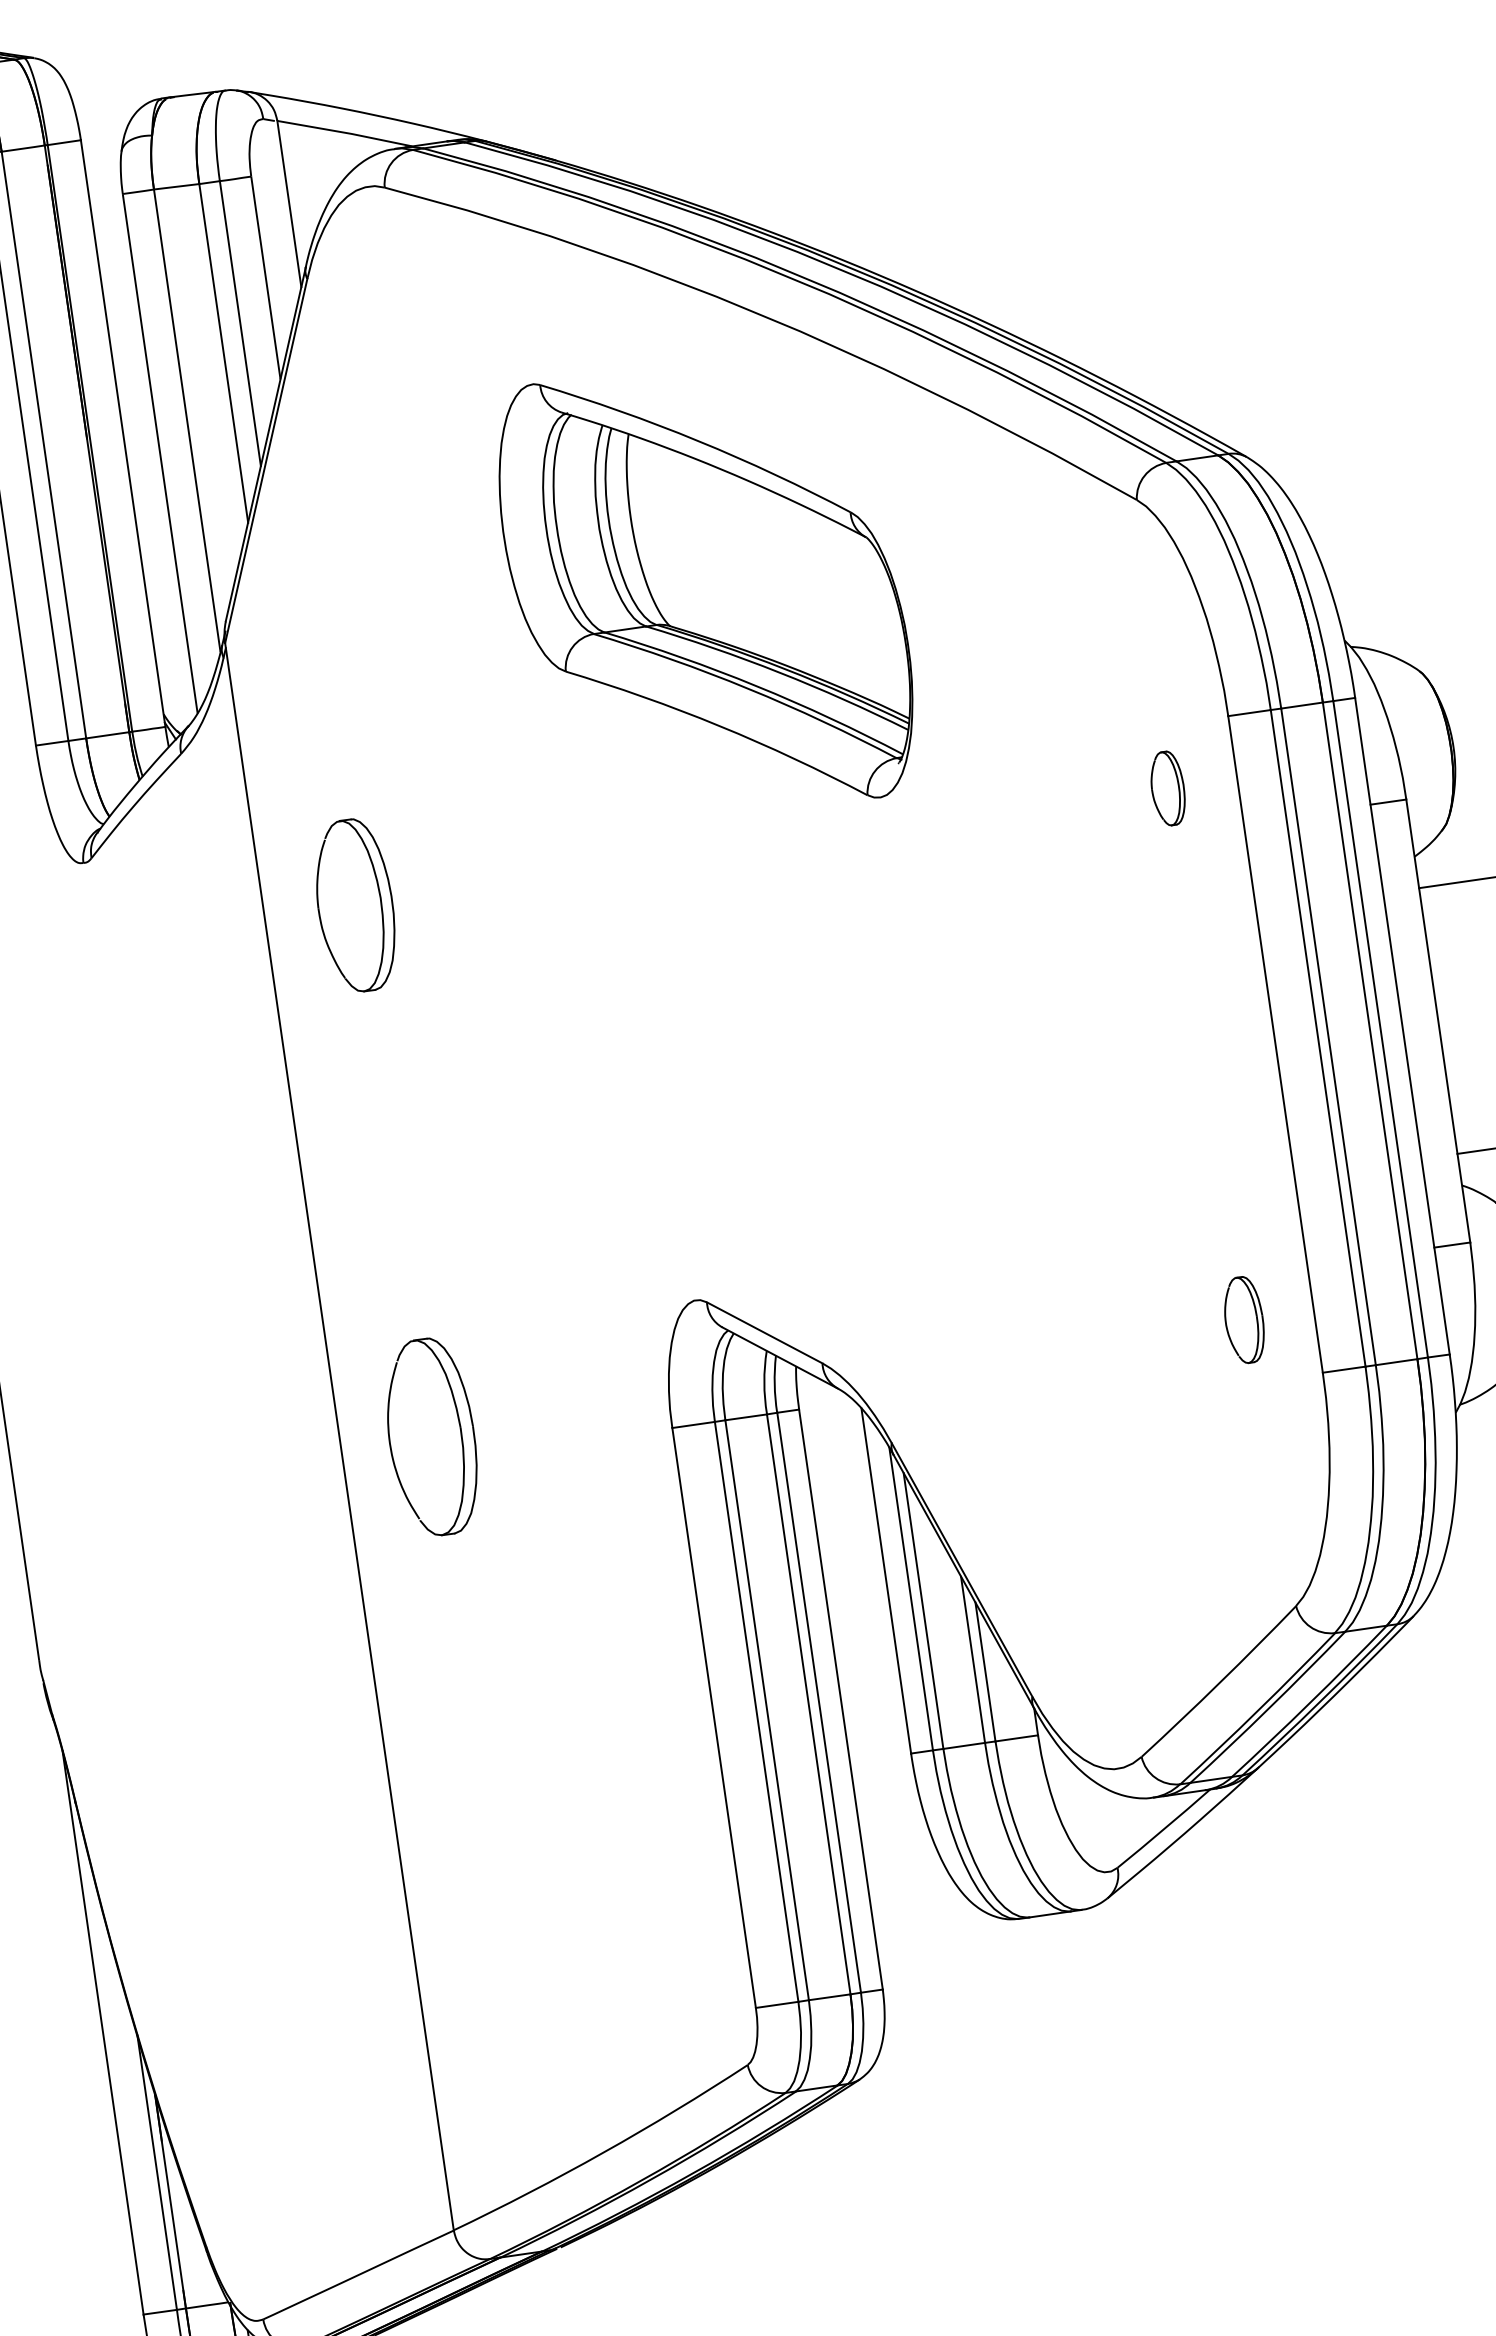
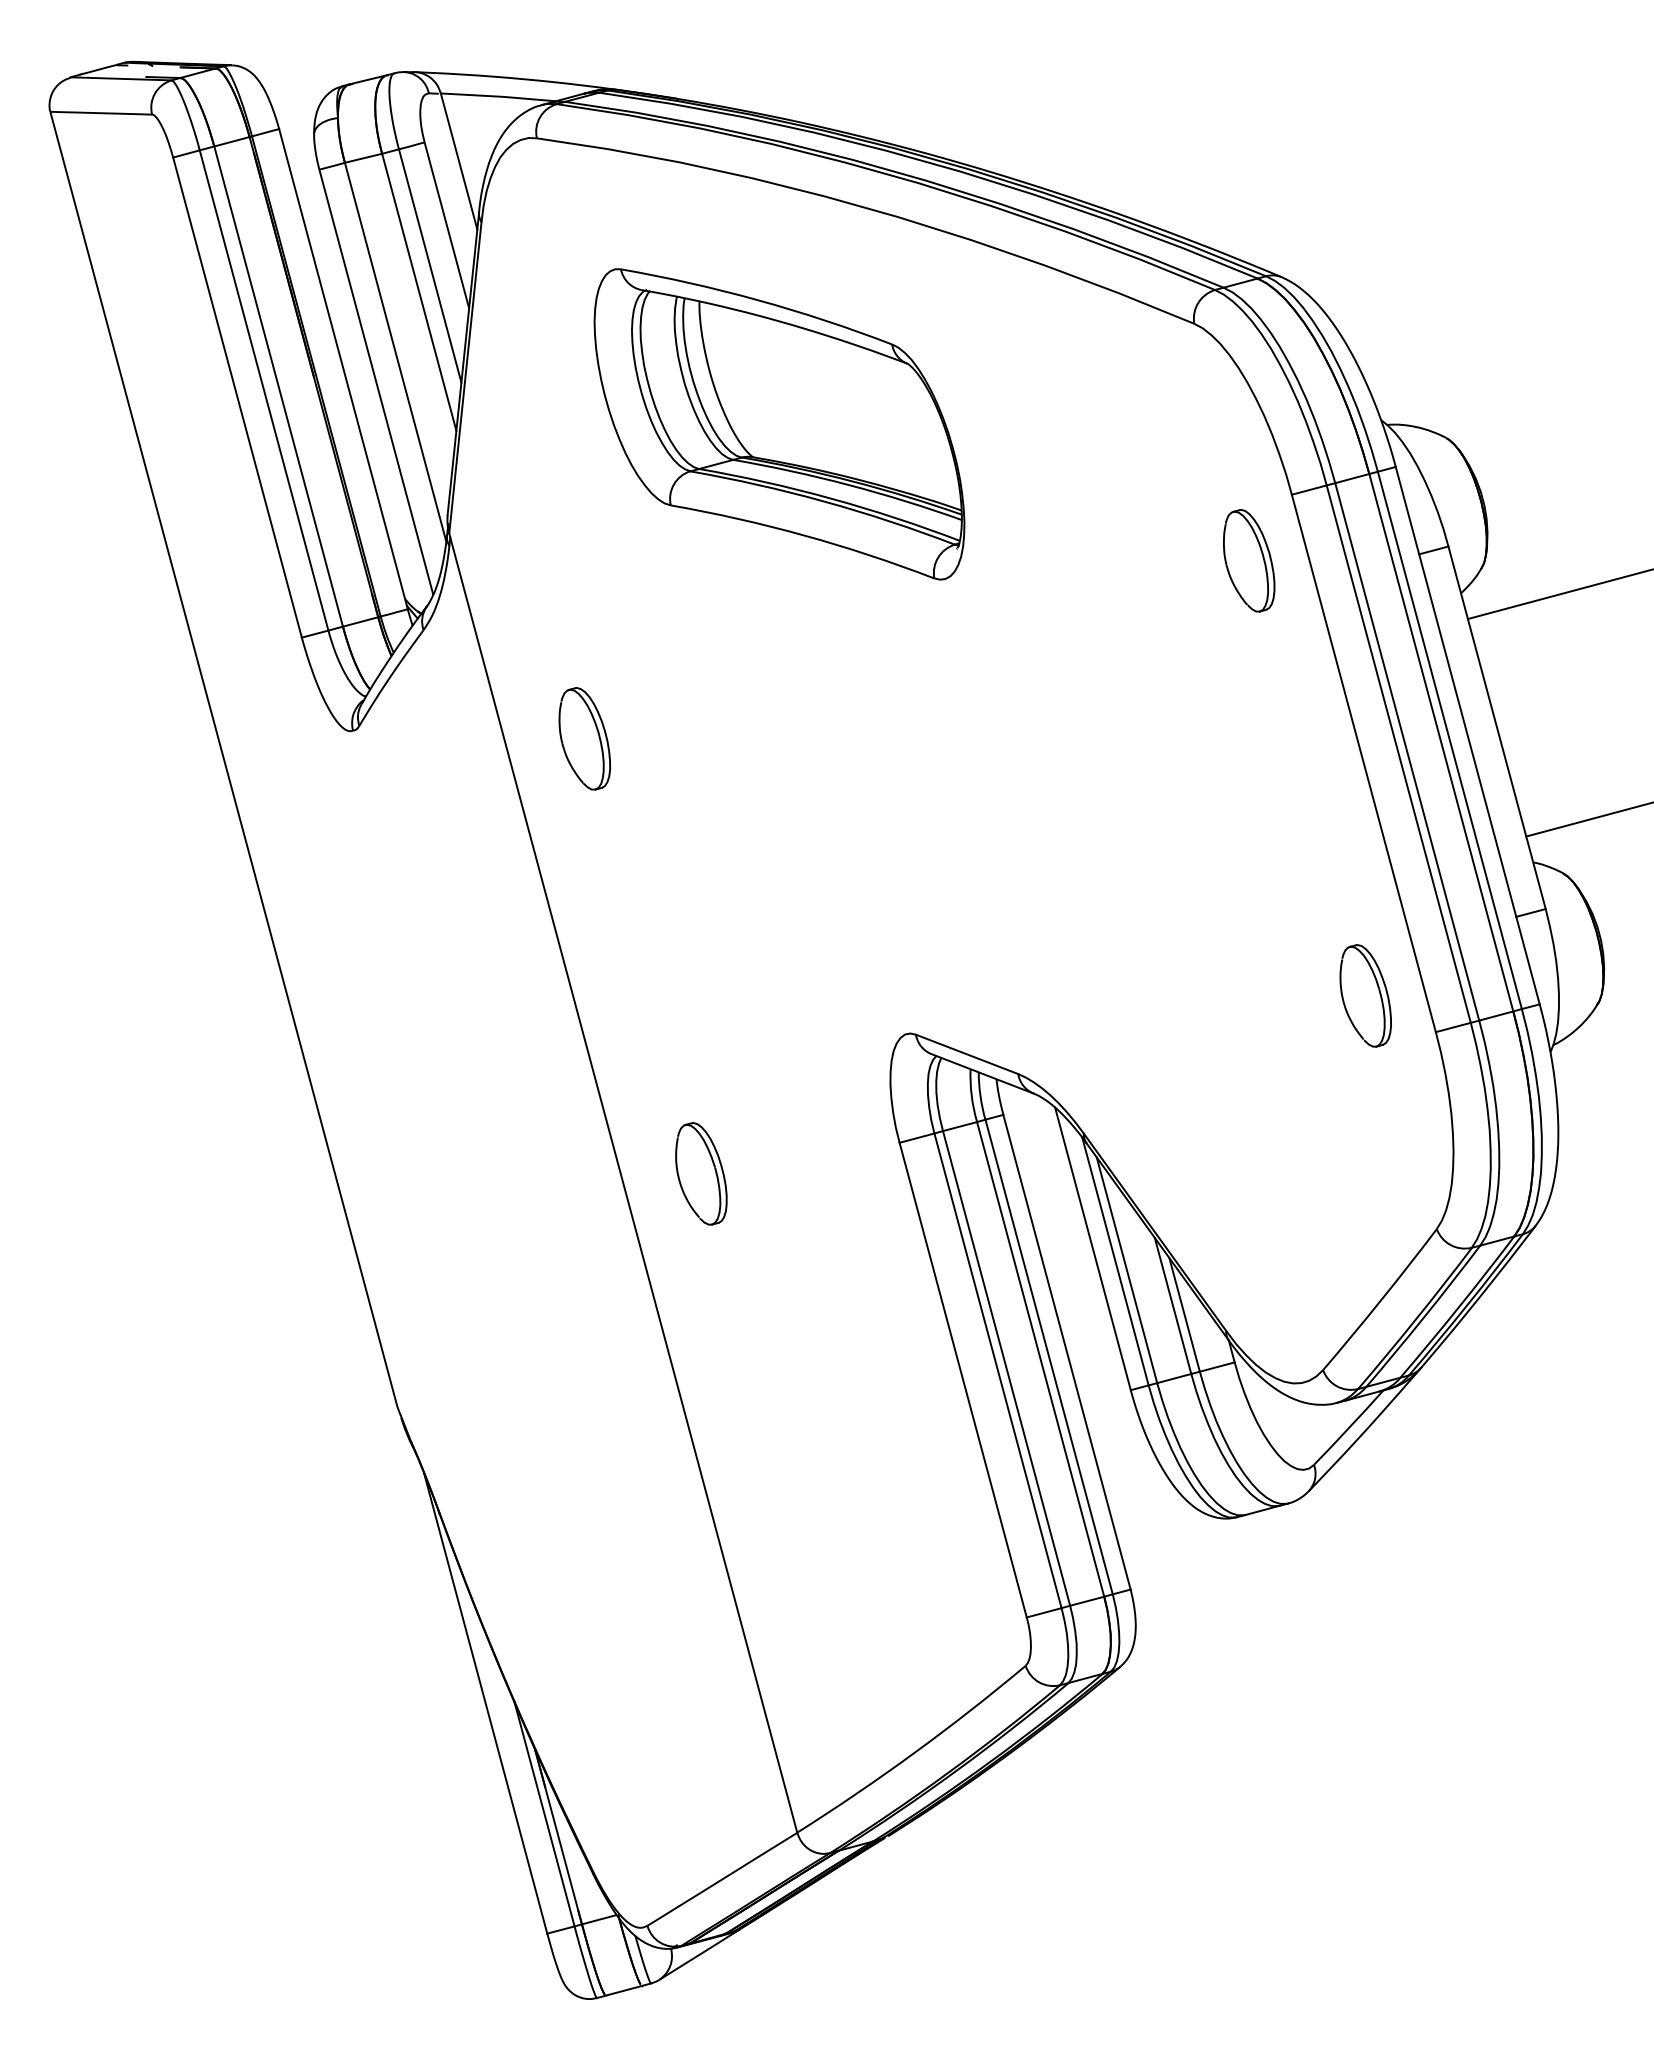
part: (705, 591) -> (779, 424), moved
part: (1168, 788) -> (1249, 560), size x1.67
part: (356, 904) -> (584, 738), size x0.71
part: (1244, 1319) -> (1365, 995), size x1.43
part: (433, 1436) -> (701, 1173), size x0.62

